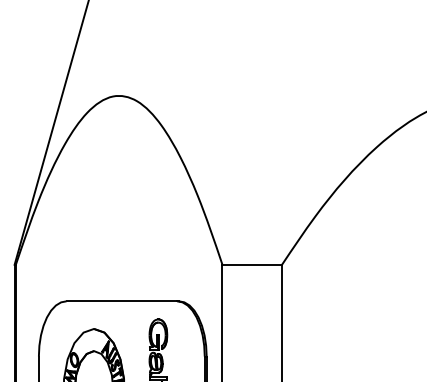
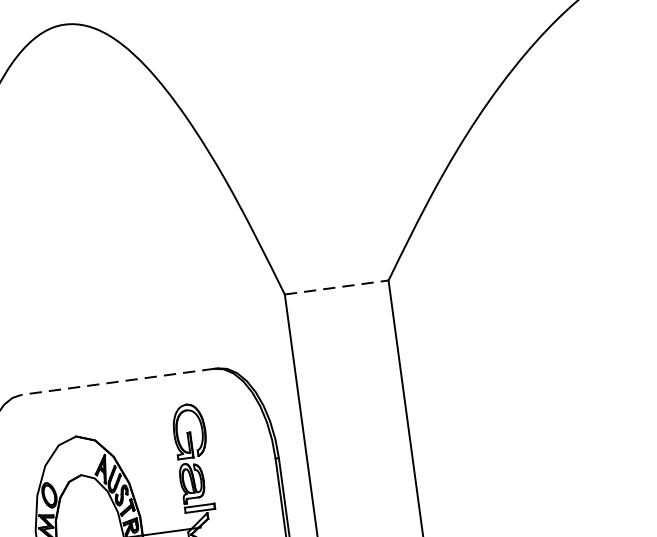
line: (252, 264) -> (337, 286), solid -> dashed
line: (121, 301) -> (117, 382), solid -> dashed

